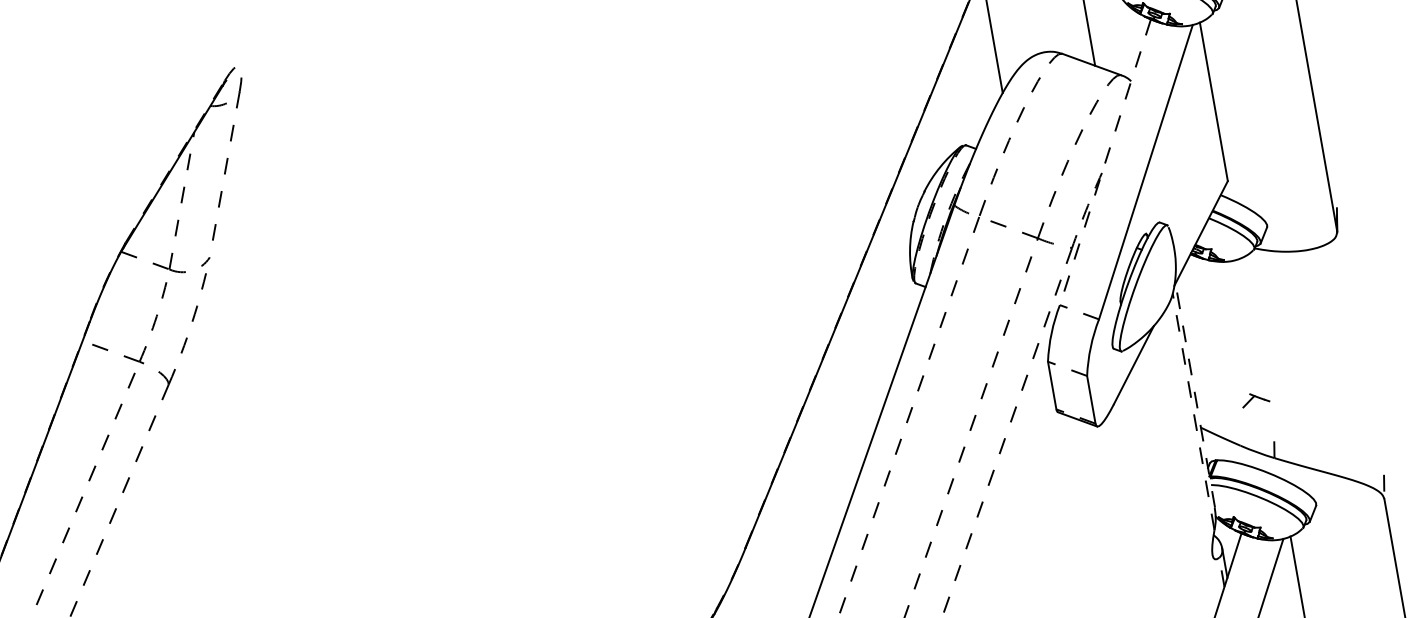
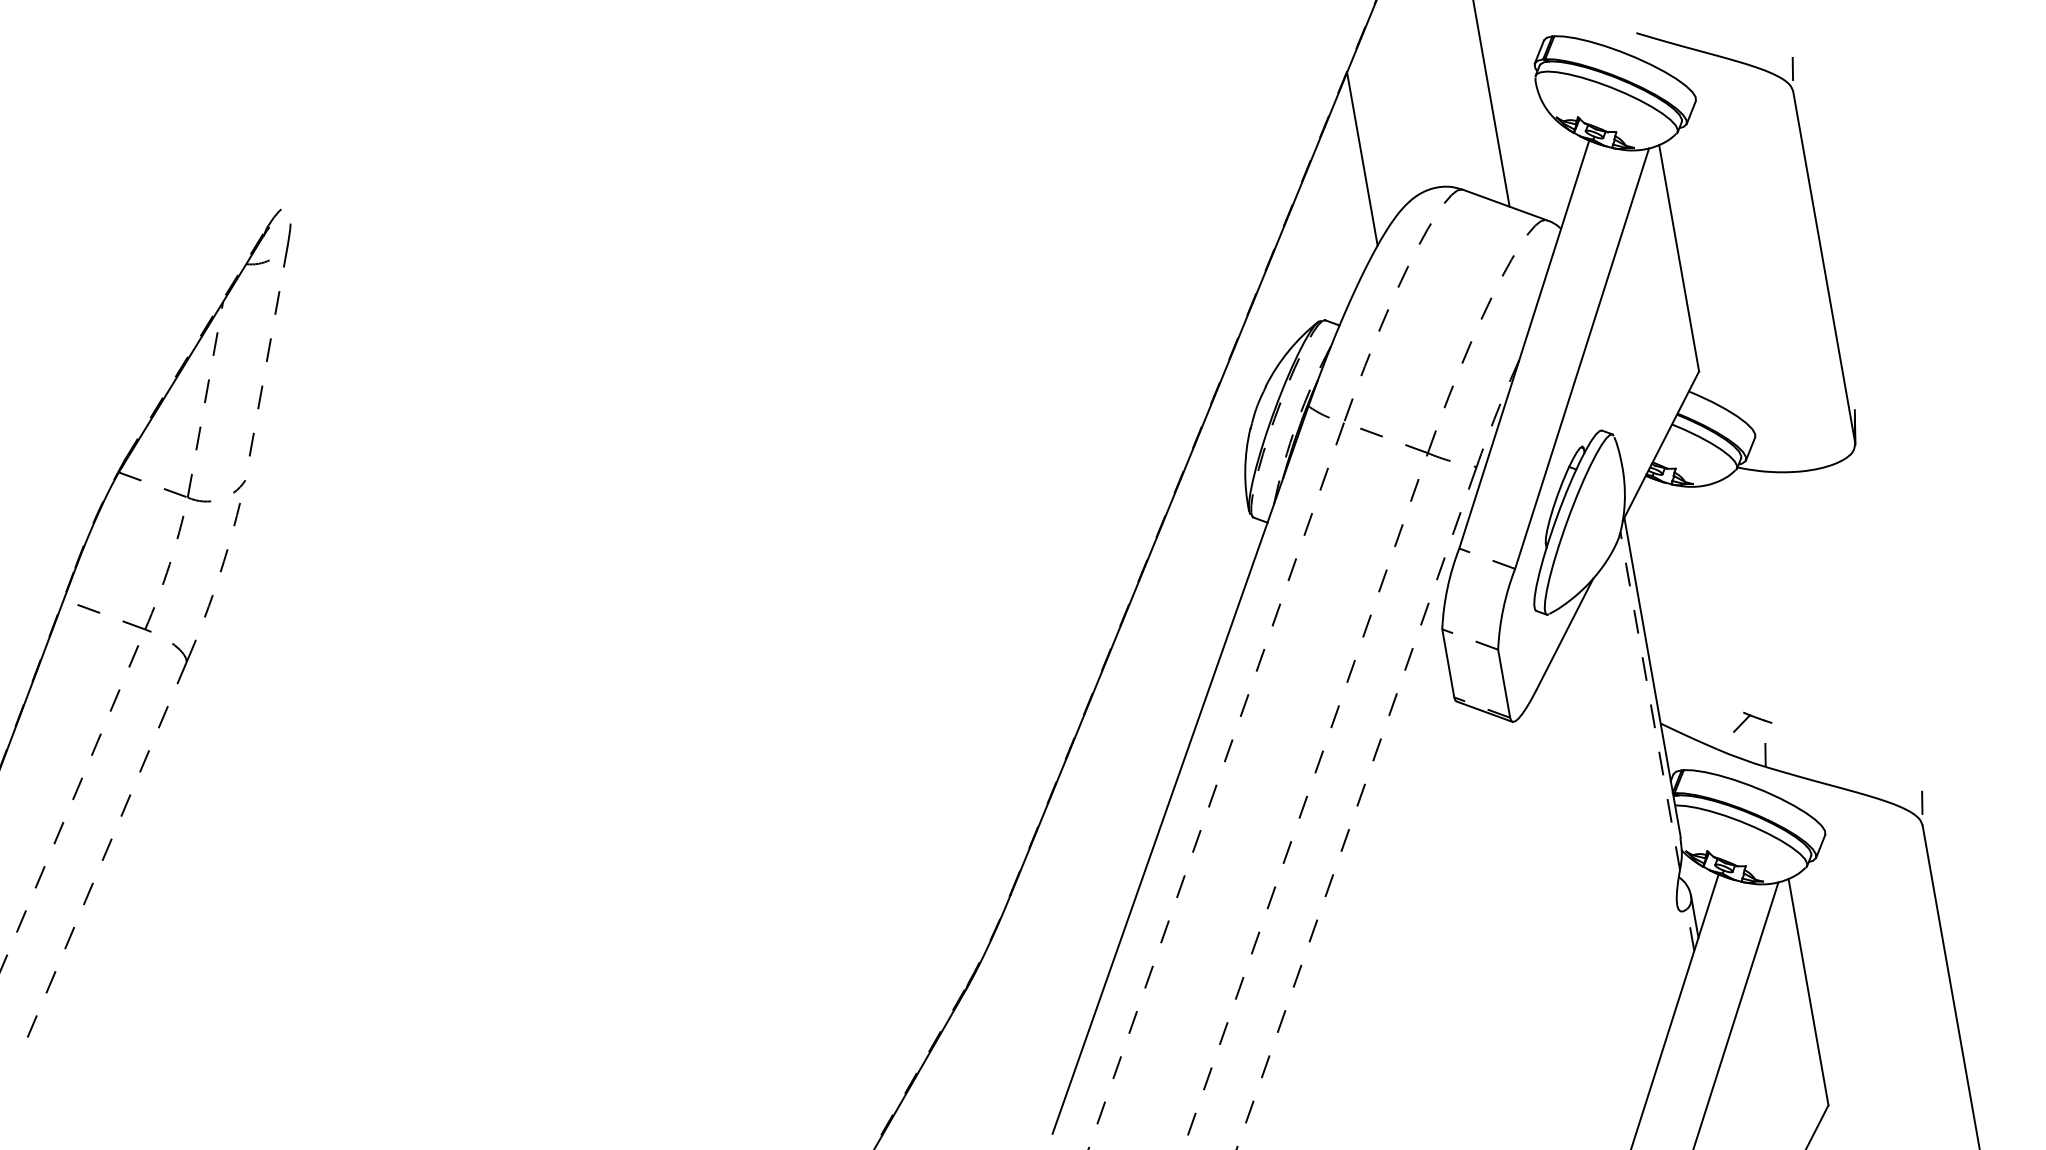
line: (1105, 162) -> (1524, 345), dashed -> solid
line: (1195, 395) -> (1652, 677), dashed -> solid
part: (1256, 400) -> (1752, 721), moved

